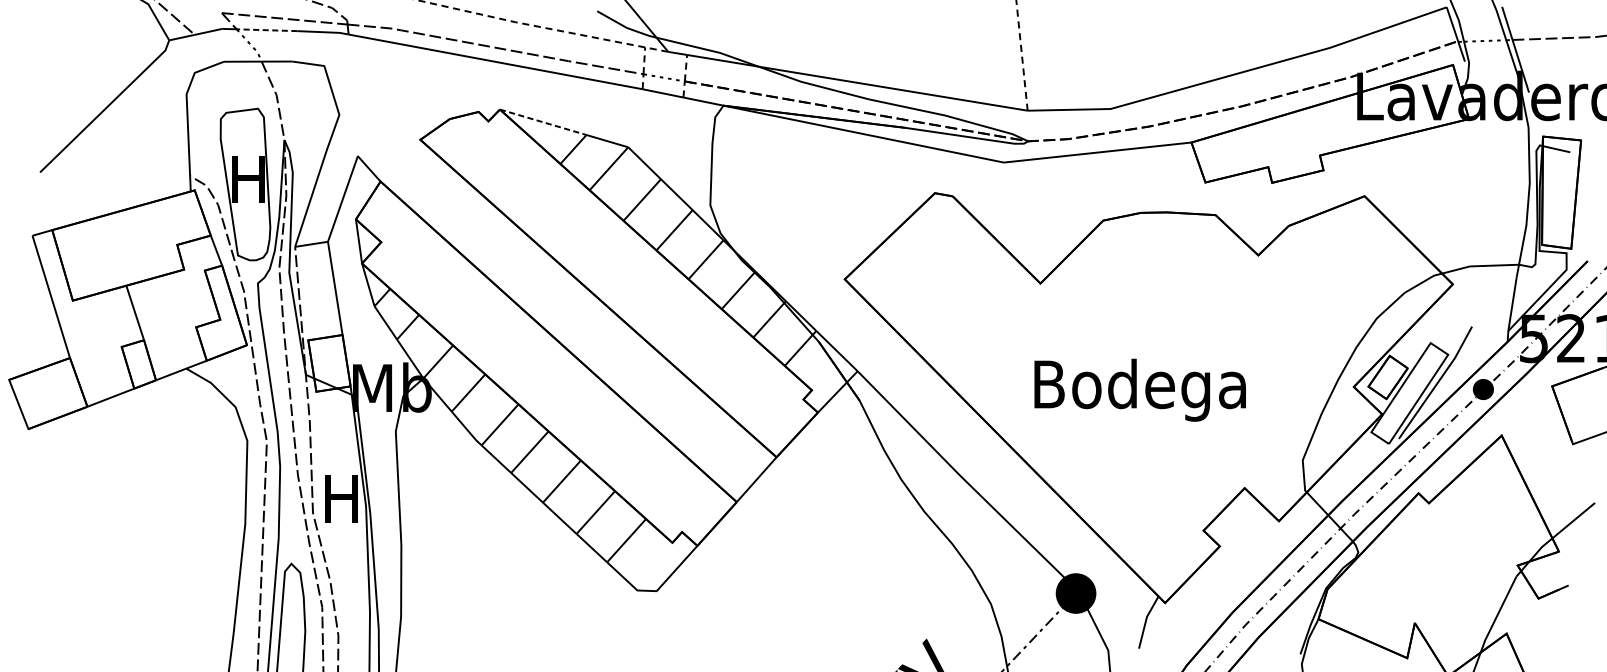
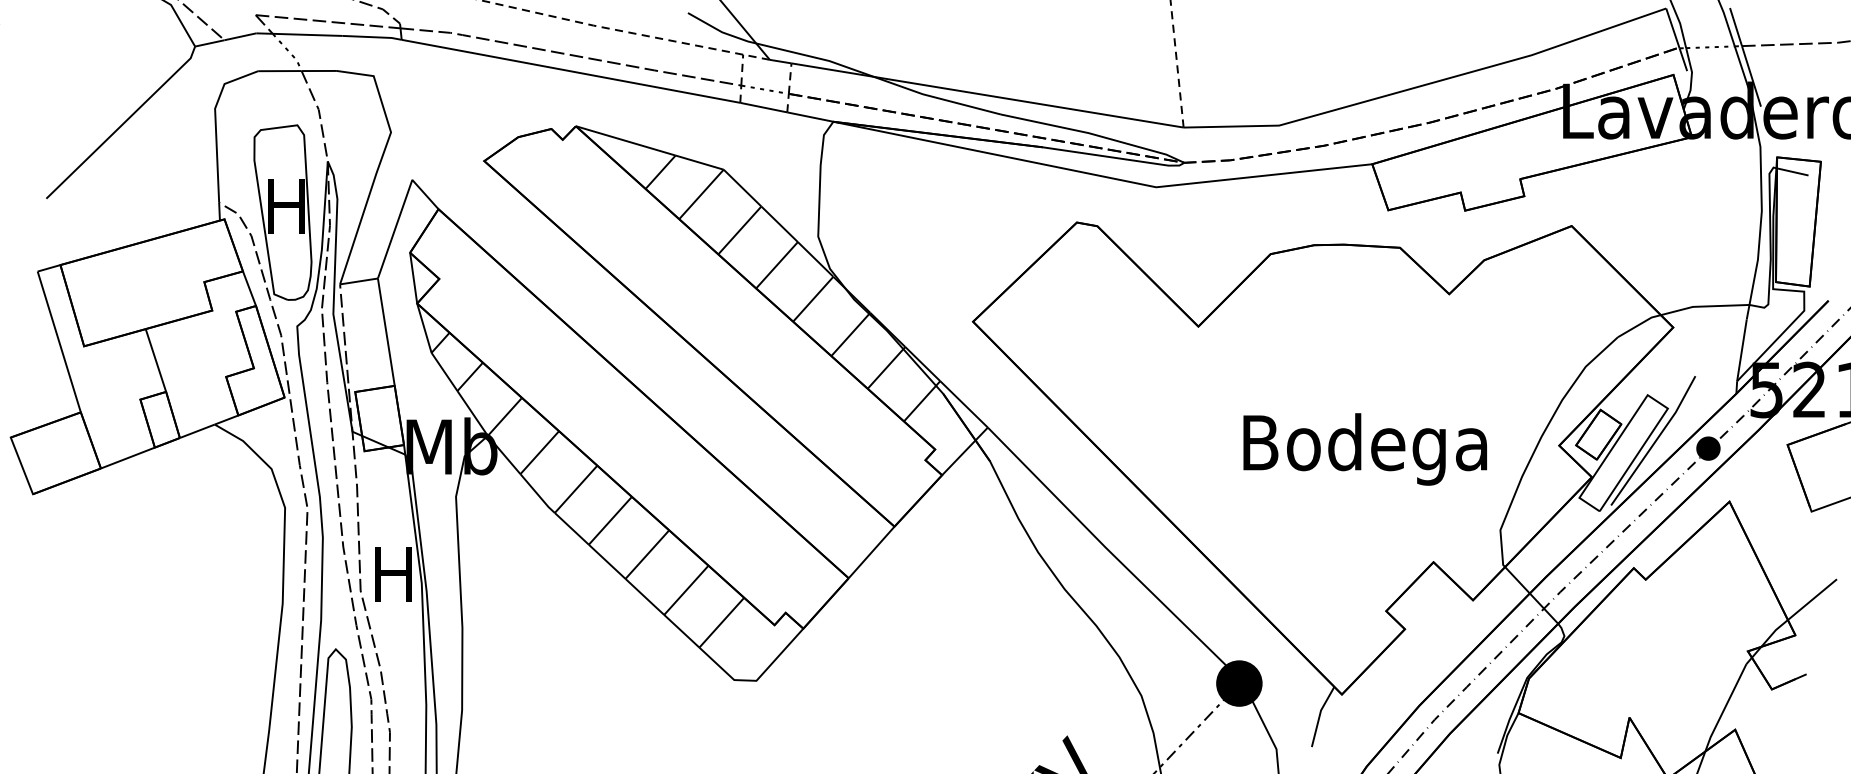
line: (267, 29) -> (308, 34), dashed -> solid
line: (542, 121) -> (625, 140), dashed -> solid
text: (1139, 390) -> (1364, 449), moved

